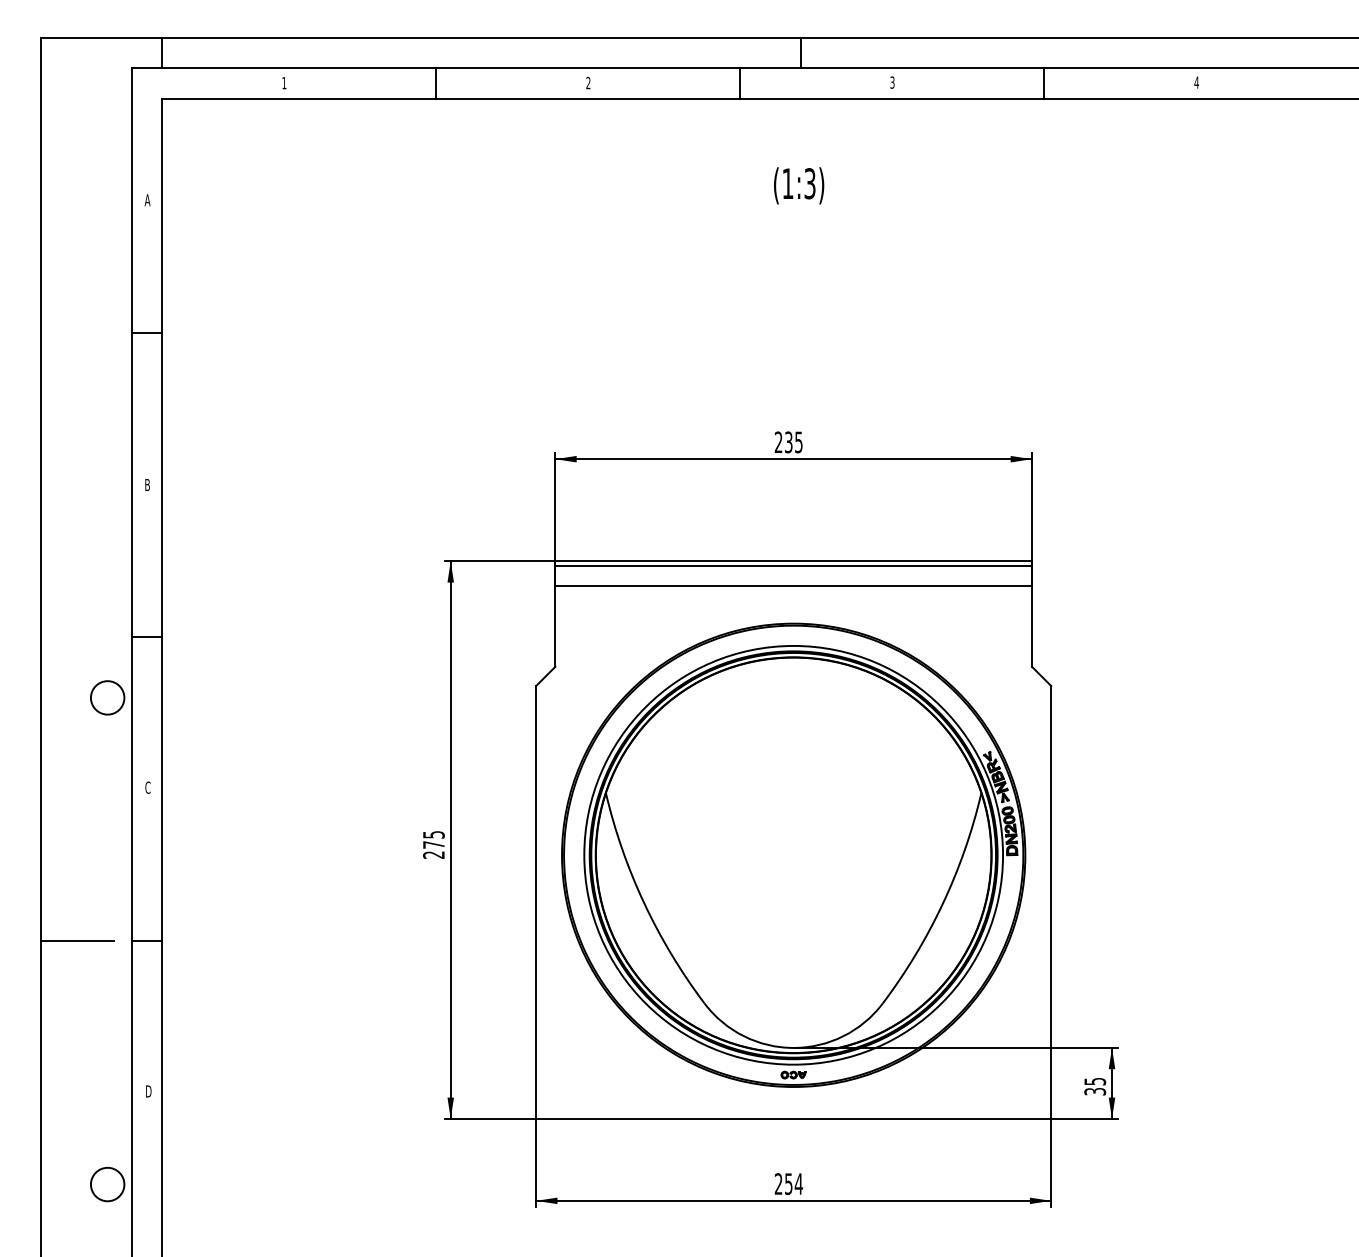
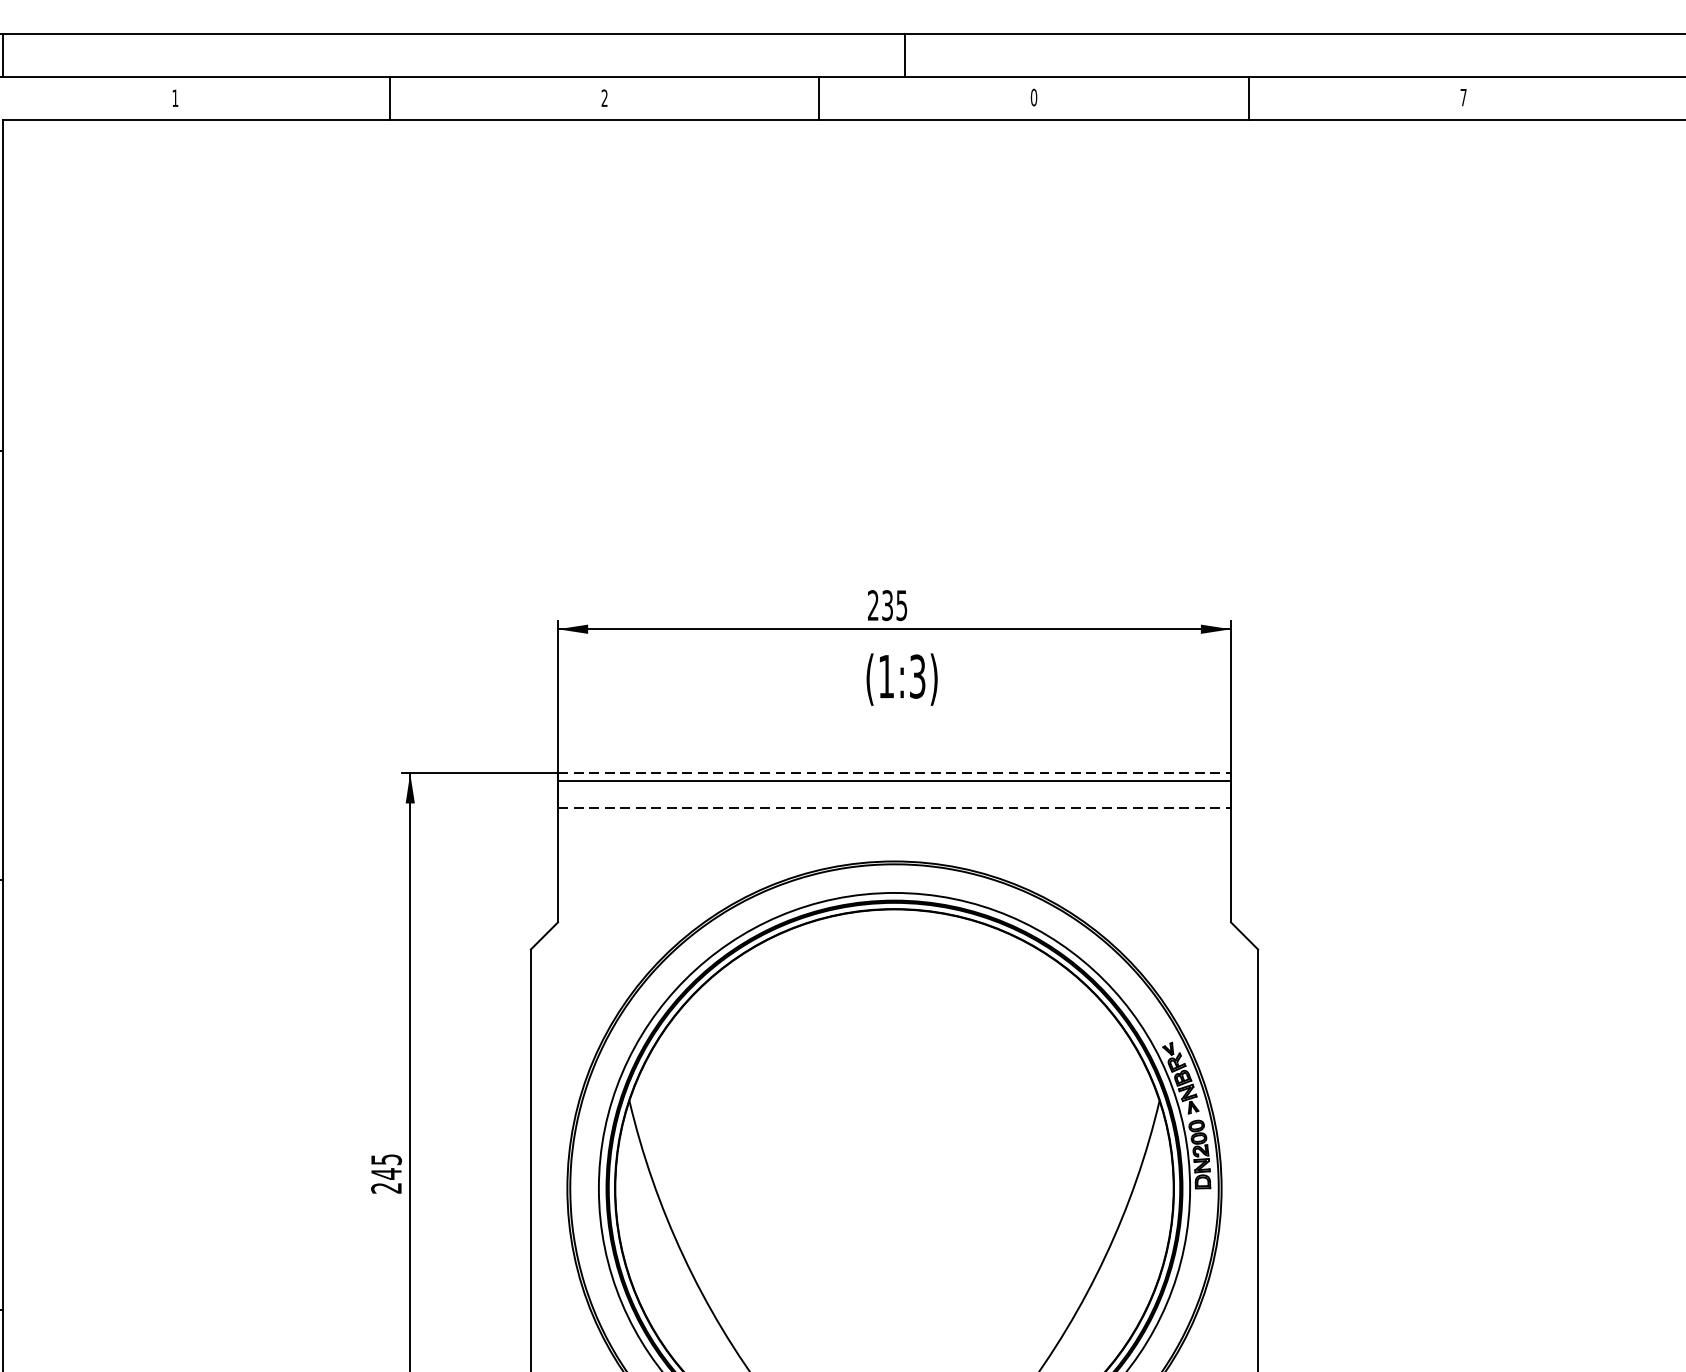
text: (892, 82) -> (1034, 97), 3 -> 0
text: (1196, 82) -> (1463, 97), 4 -> 7
text: (799, 185) -> (902, 679), moved
line: (794, 561) -> (895, 773), solid -> dashed
line: (794, 585) -> (895, 807), solid -> dashed
text: (433, 844) -> (385, 1173), 275 -> 245

